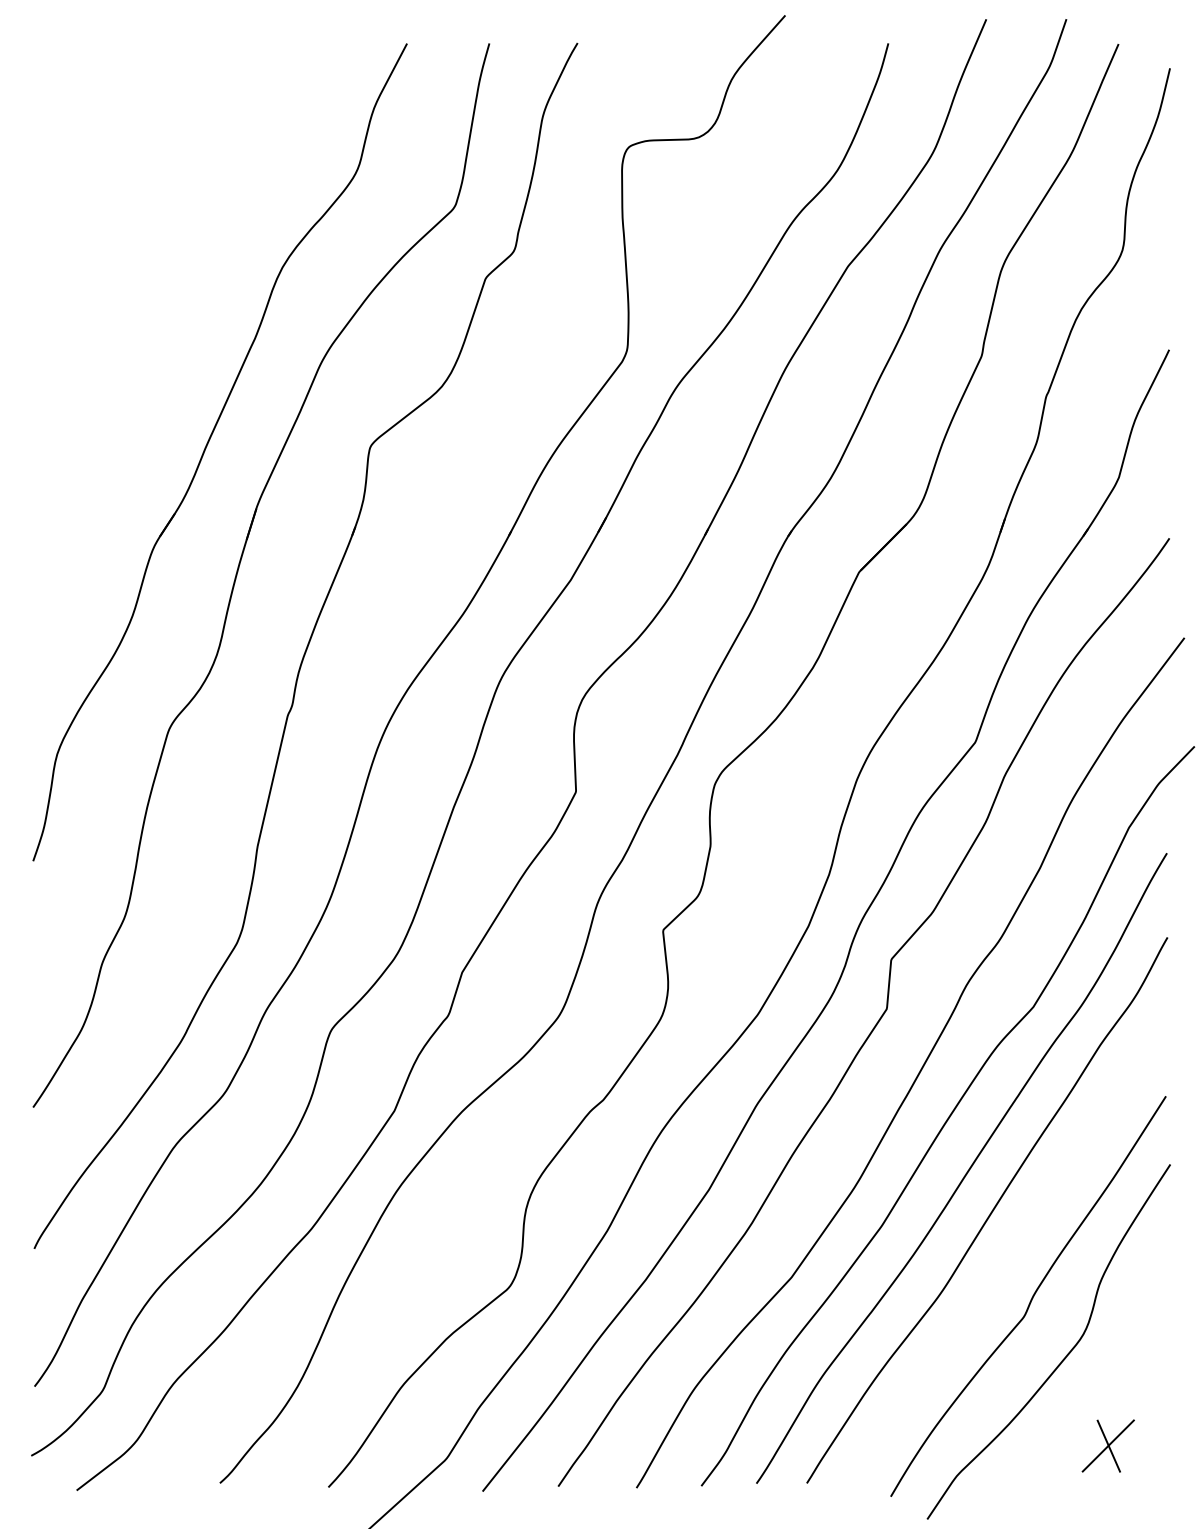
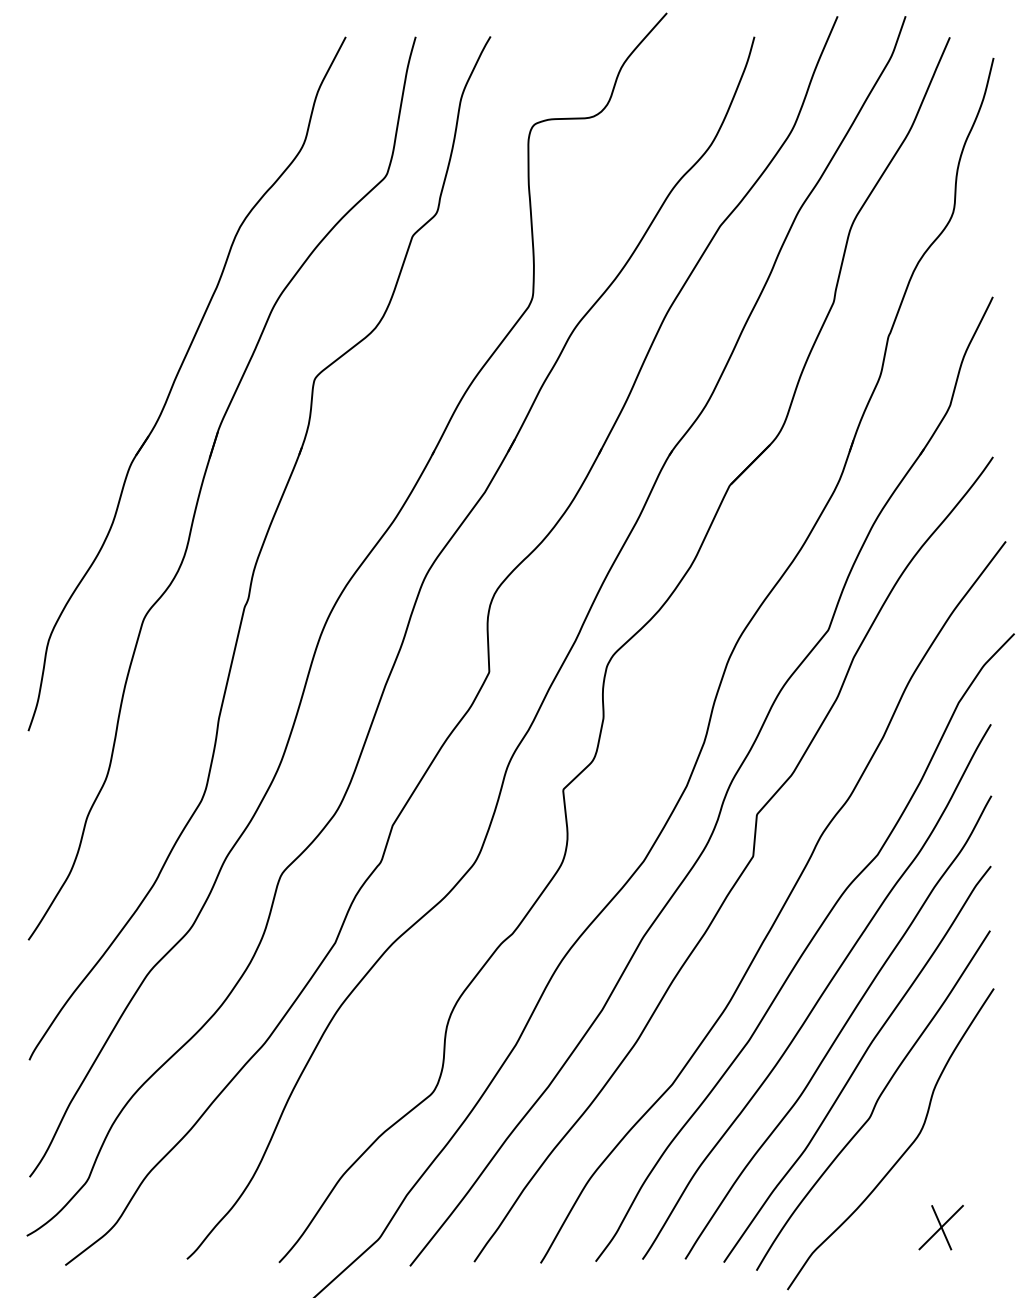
curve: (1009, 1253) -> (857, 1064), added

